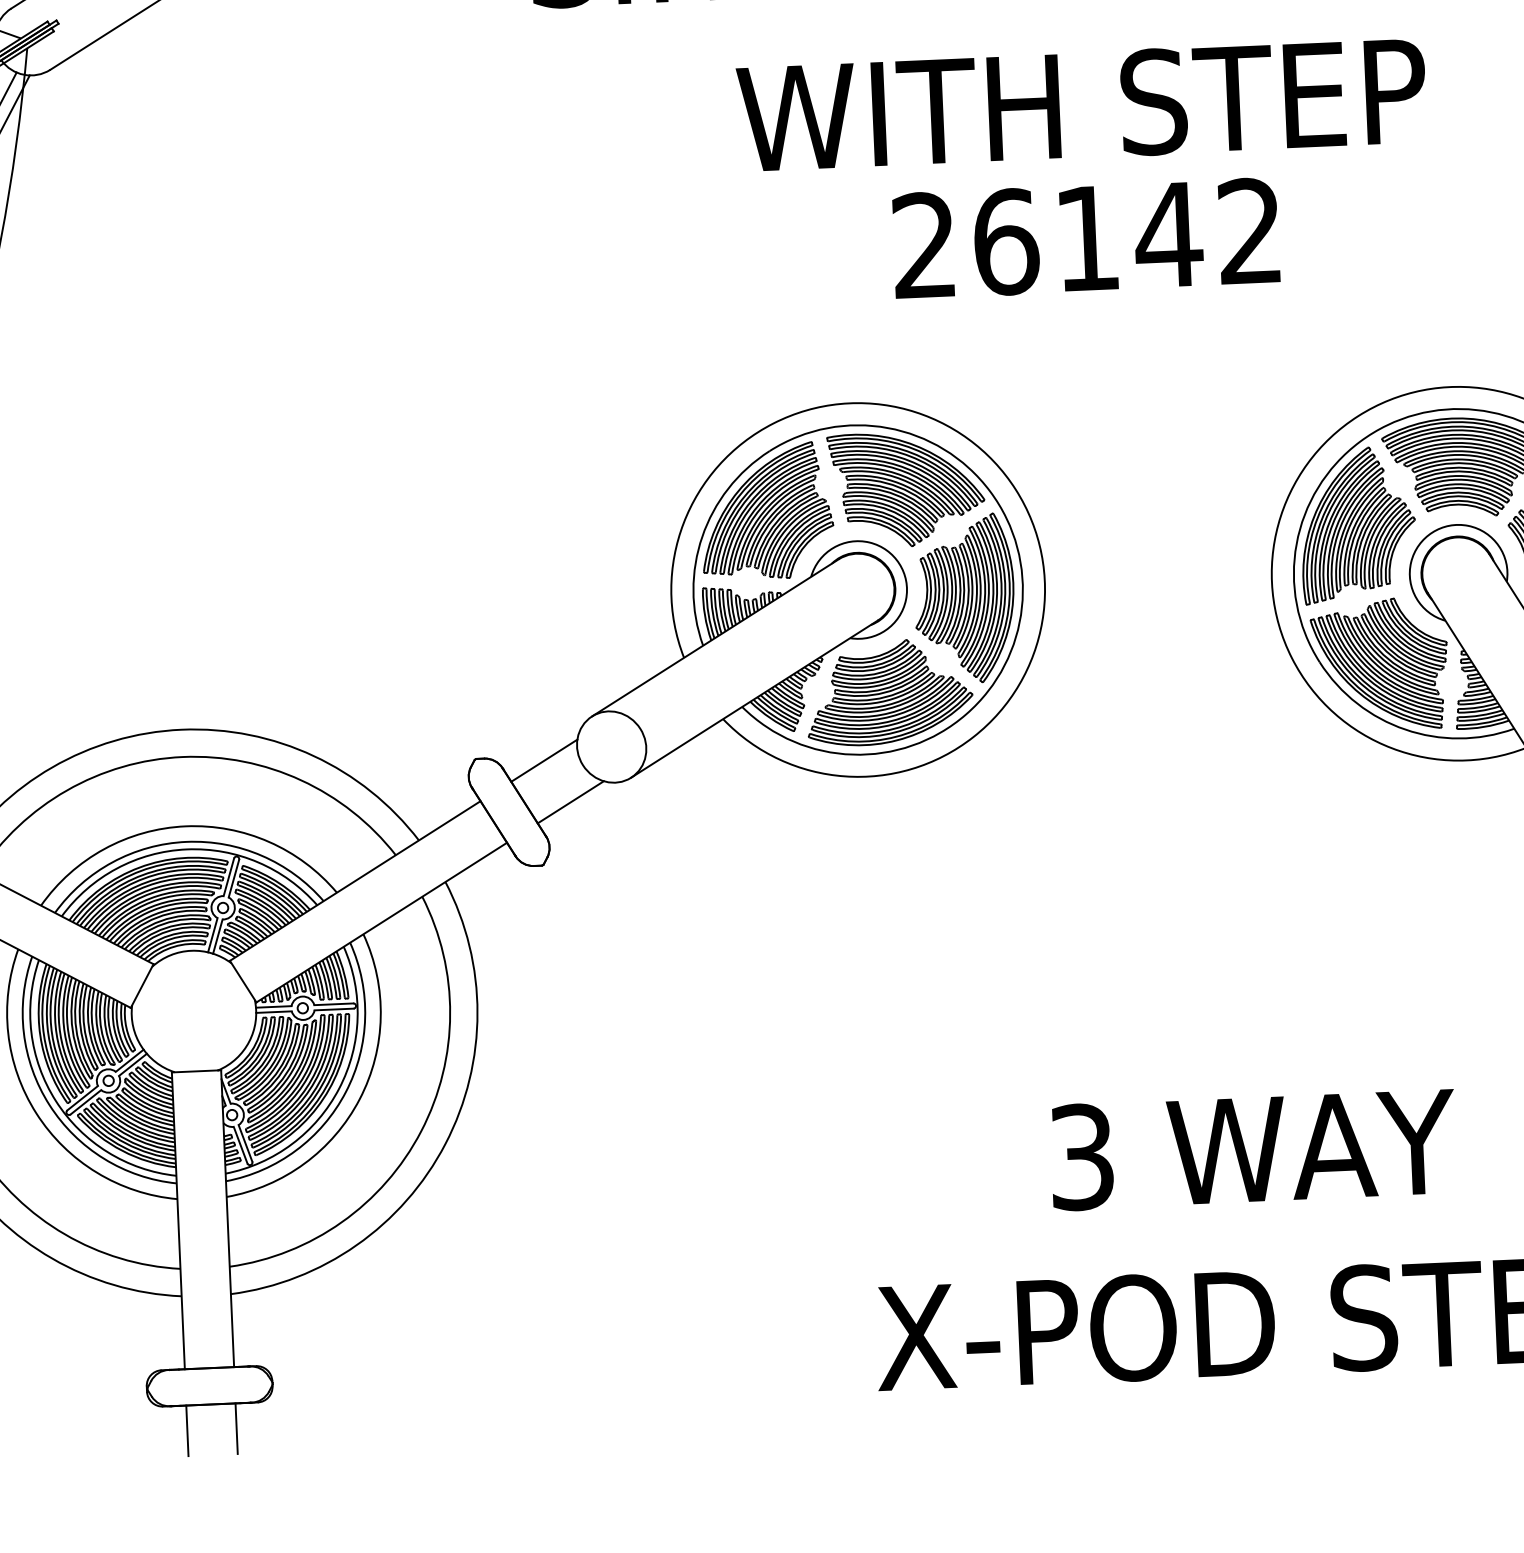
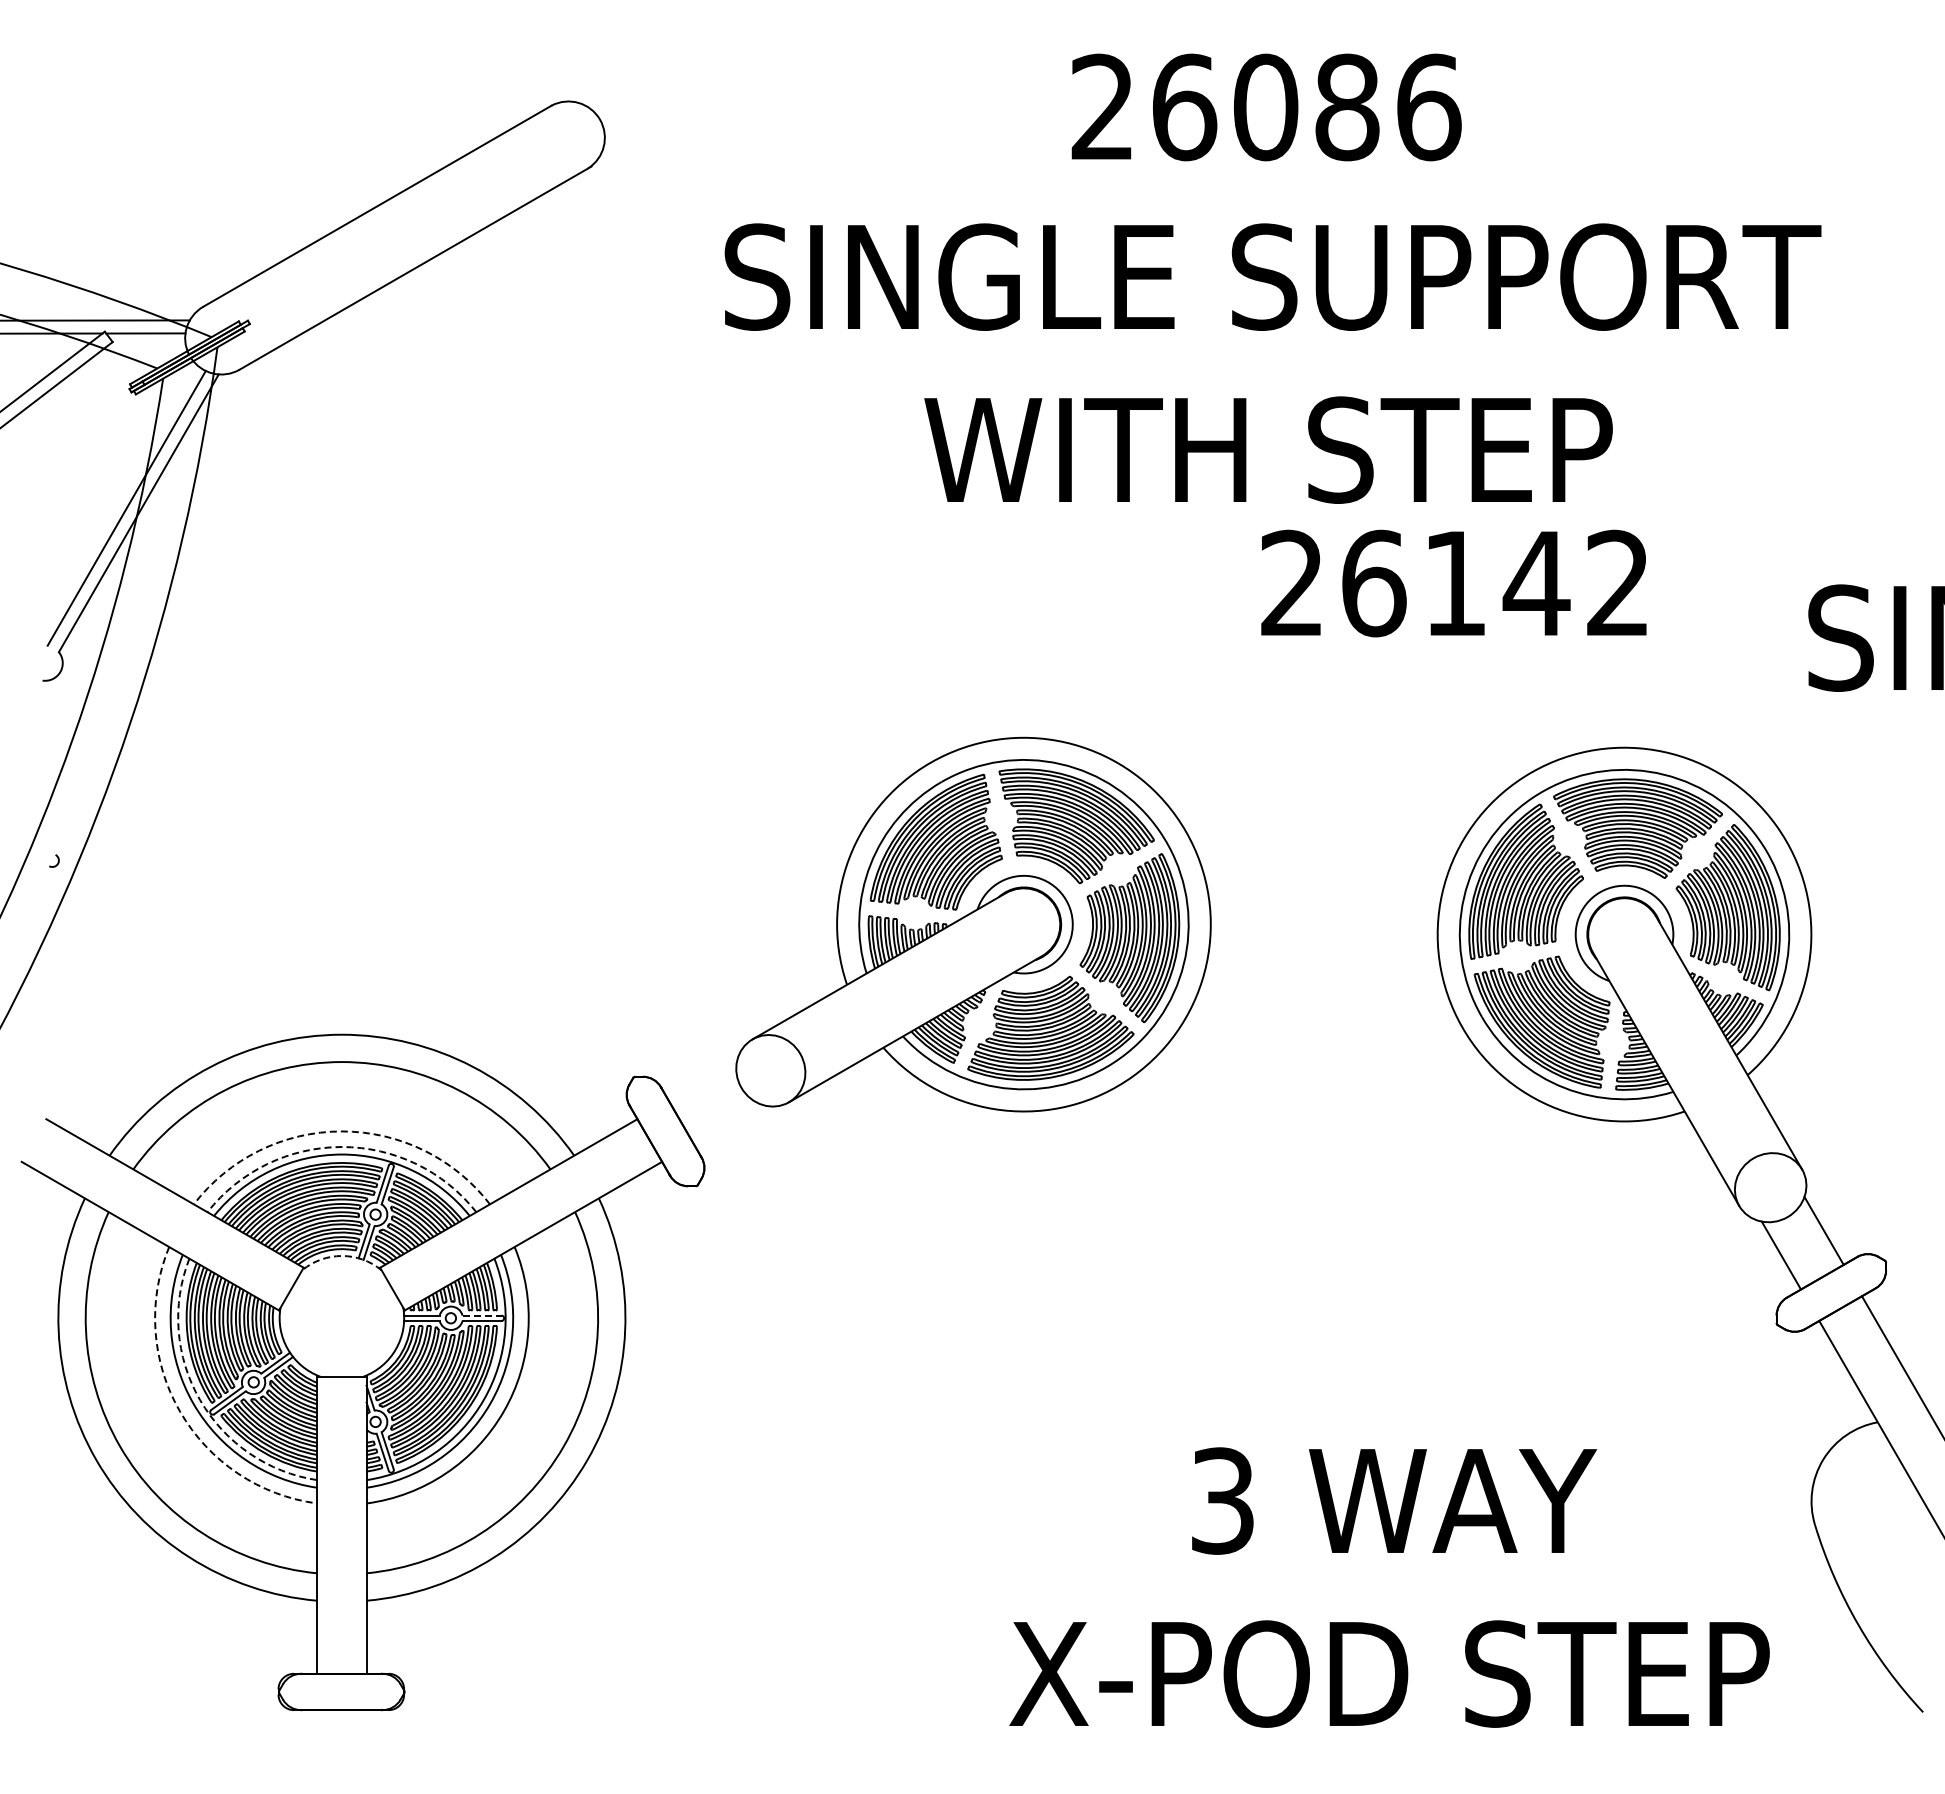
text: (1085, 238) -> (1453, 583), moved
line: (543, 760) -> (702, 1081), removed
line: (570, 801) -> (727, 1123), removed
arc: (185, 826) -> (341, 1131), solid -> dashed
arc: (186, 842) -> (341, 1147), solid -> dashed
arc: (190, 951) -> (341, 1256), solid -> dashed
line: (334, 1004) -> (482, 1315), solid -> dashed
arc: (56, 1101) -> (200, 1400), solid -> dashed
arc: (36, 1113) -> (180, 1411), solid -> dashed
line: (236, 1428) -> (366, 1735), removed
line: (187, 1430) -> (317, 1735), removed

